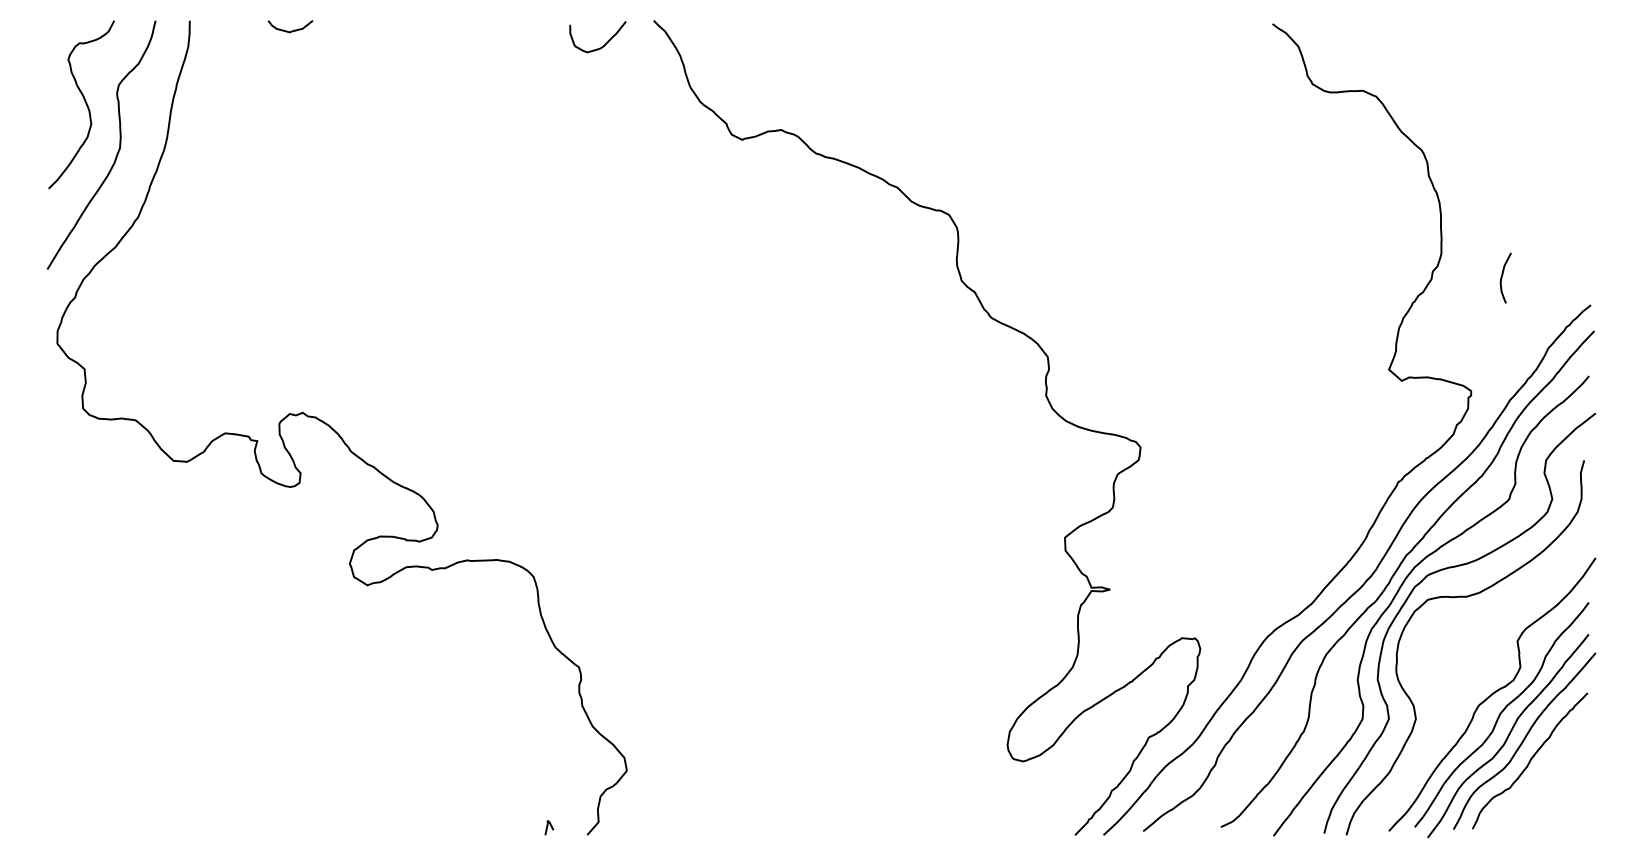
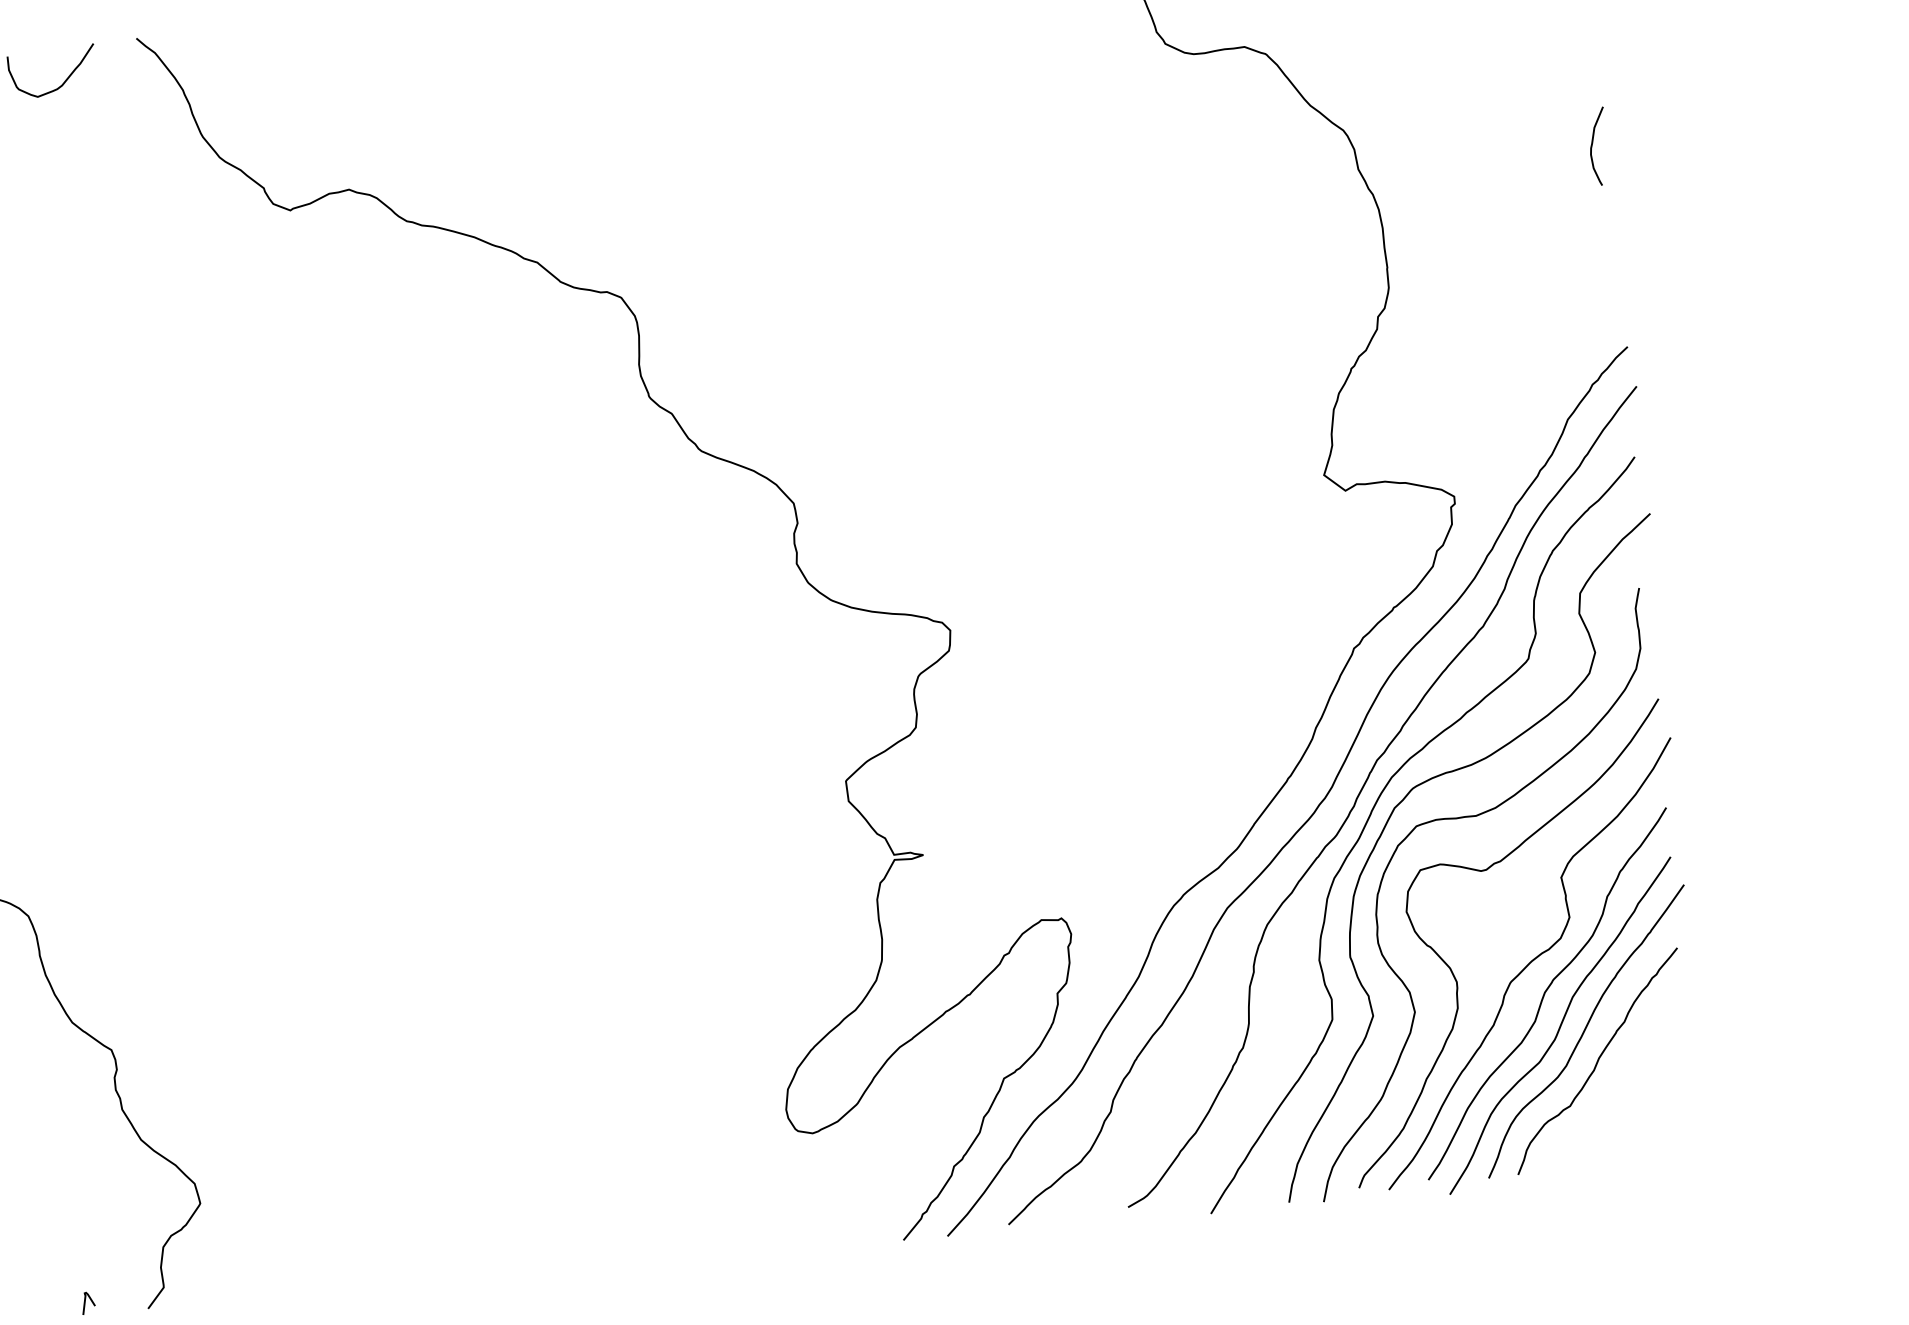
curve: (1503, 275) -> (1594, 142), moved
curve: (1442, 693) -> (1452, 969), added

